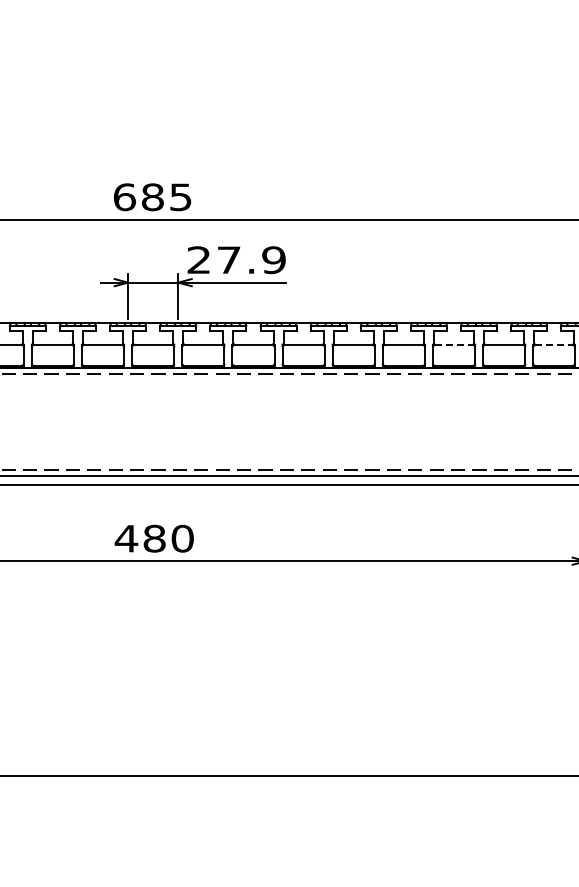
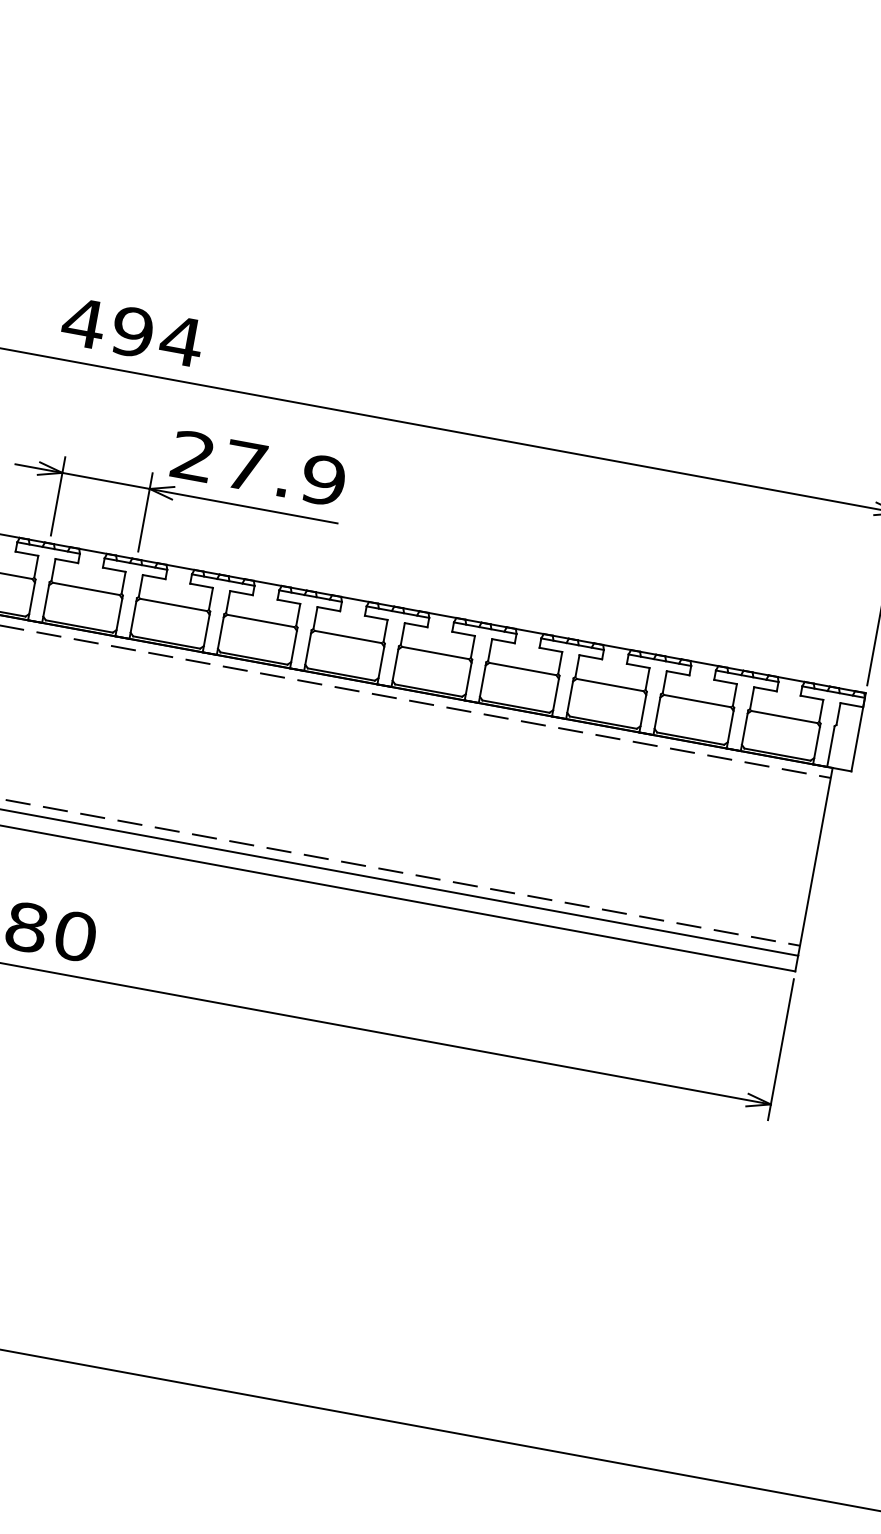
text: (152, 197) -> (132, 332), 685 -> 494
line: (454, 344) -> (611, 684), dashed -> solid
line: (554, 344) -> (785, 716), dashed -> solid

